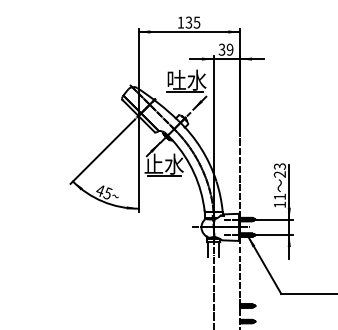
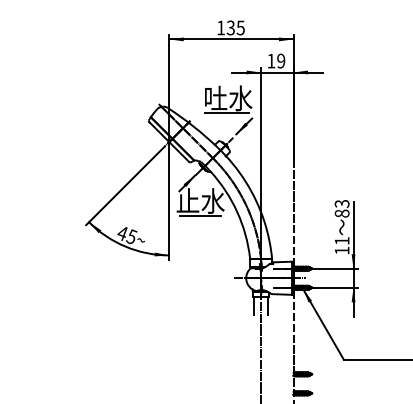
text: (222, 49) -> (271, 60), 39 -> 19
text: (279, 174) -> (341, 213), 23 -> 83

